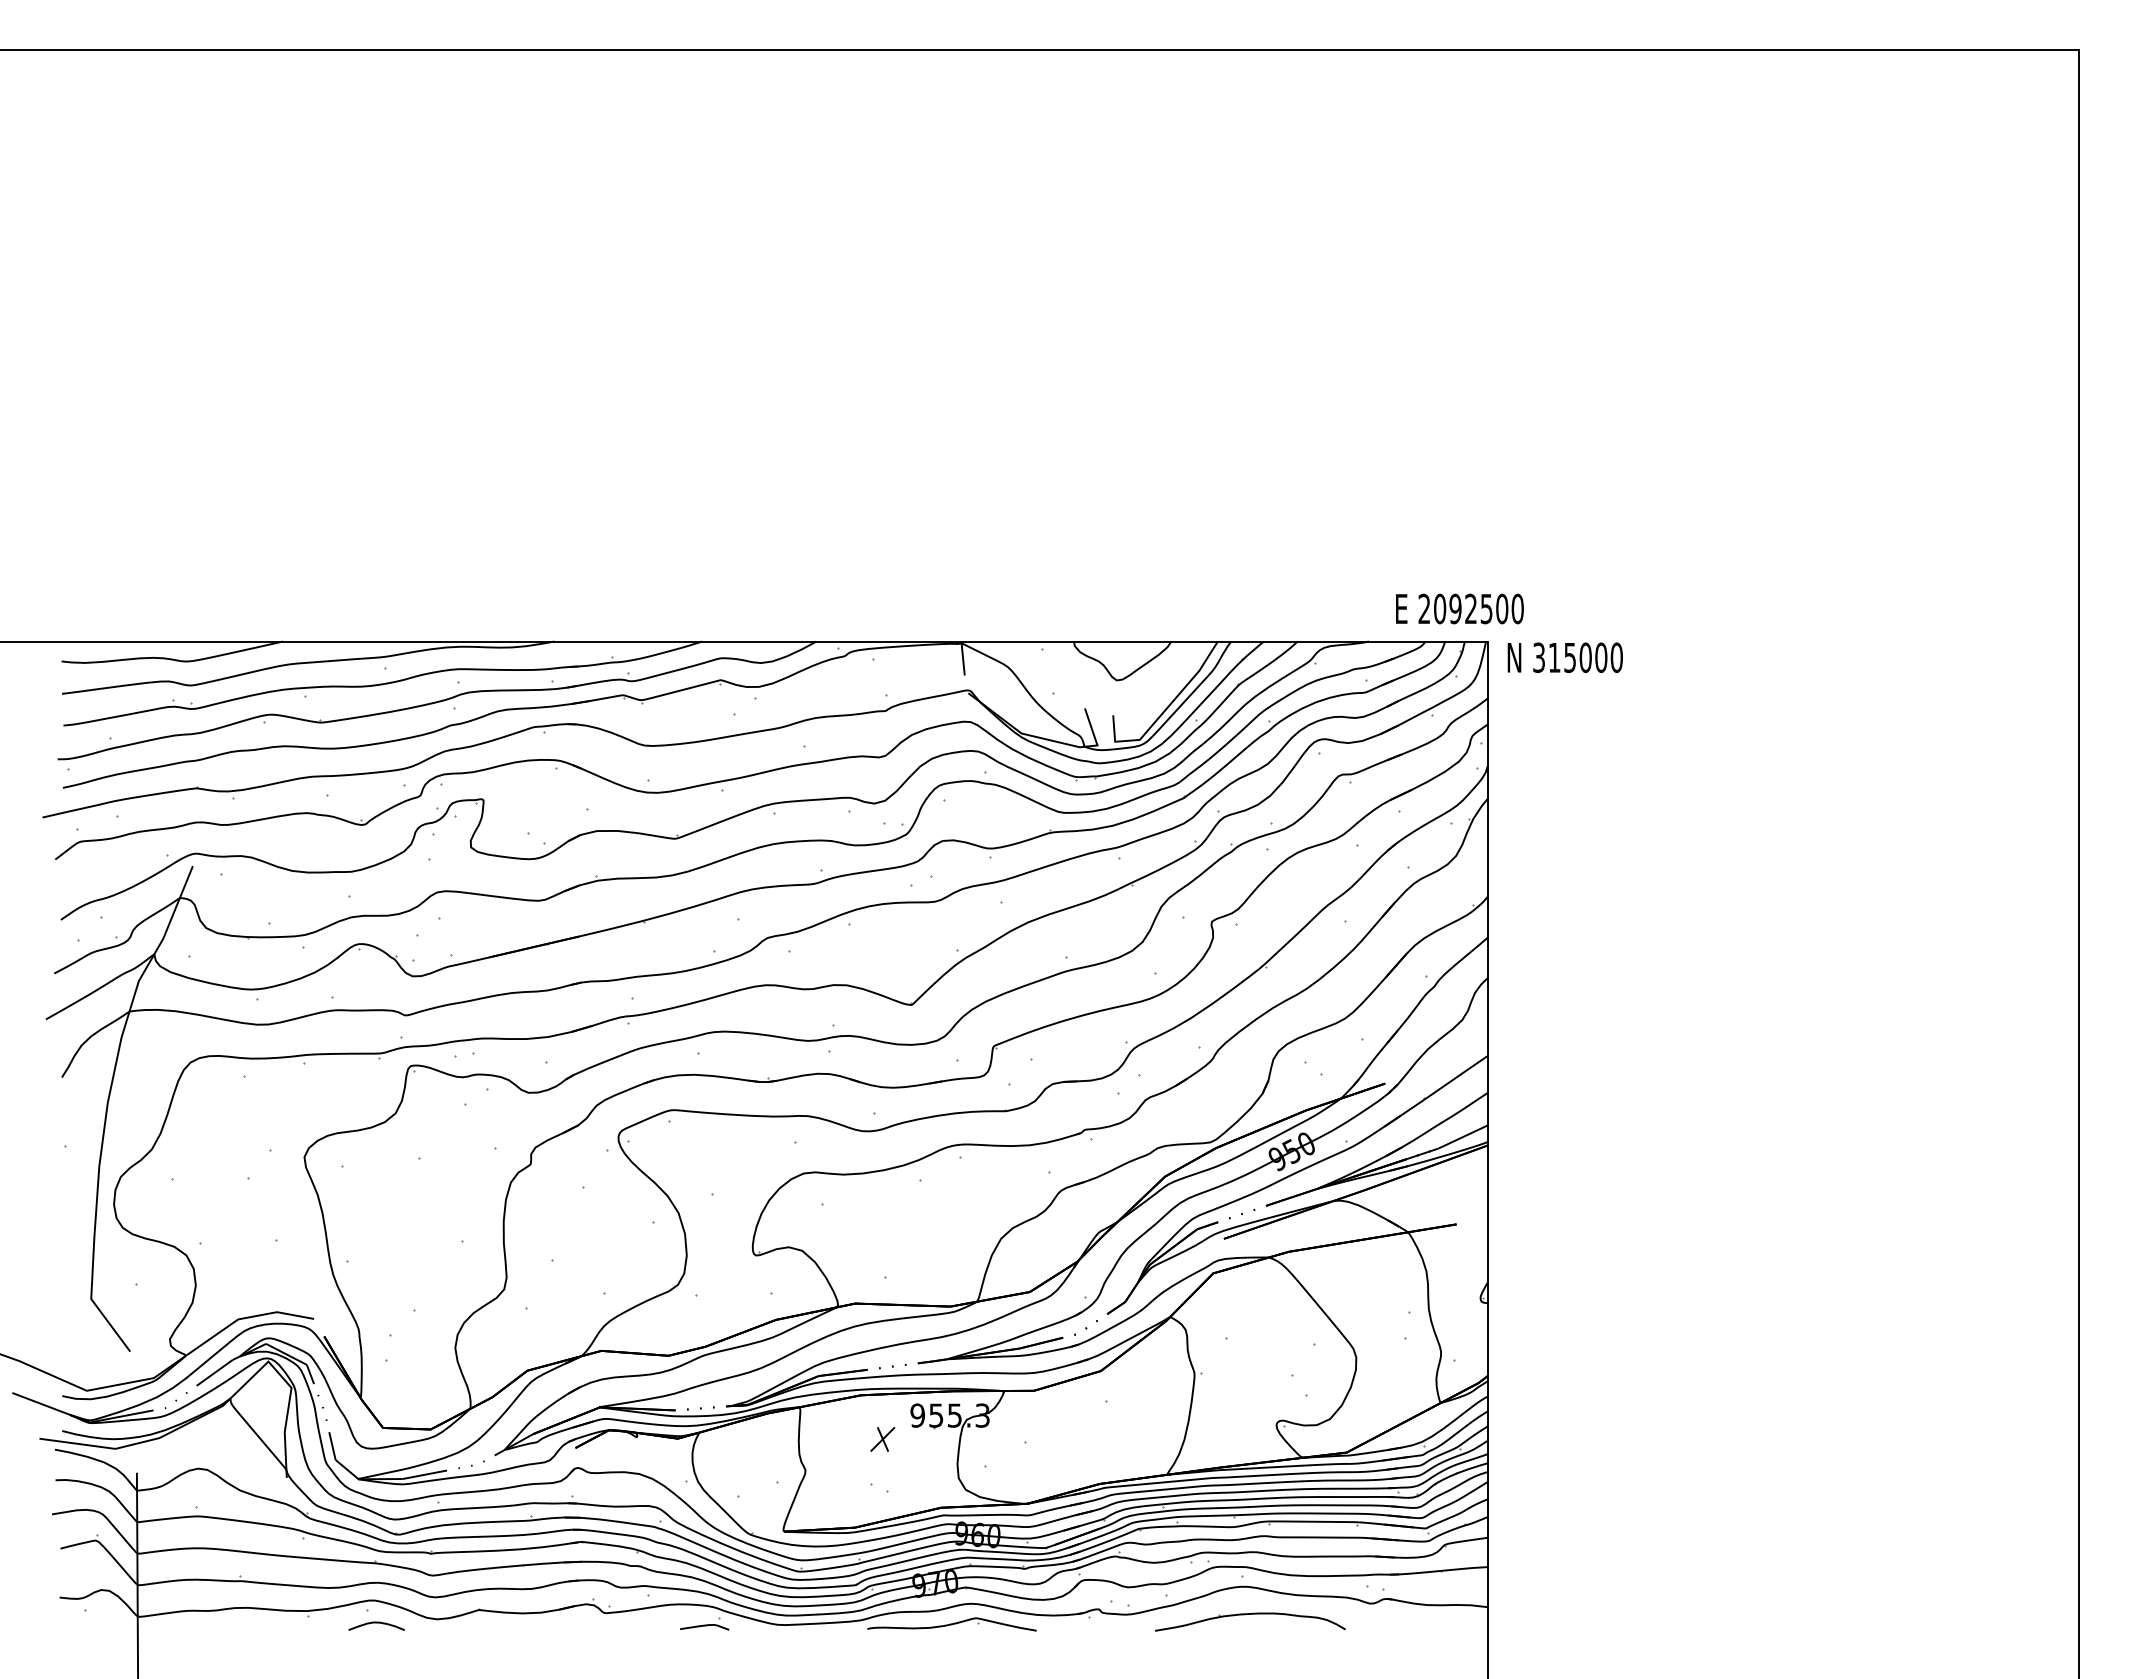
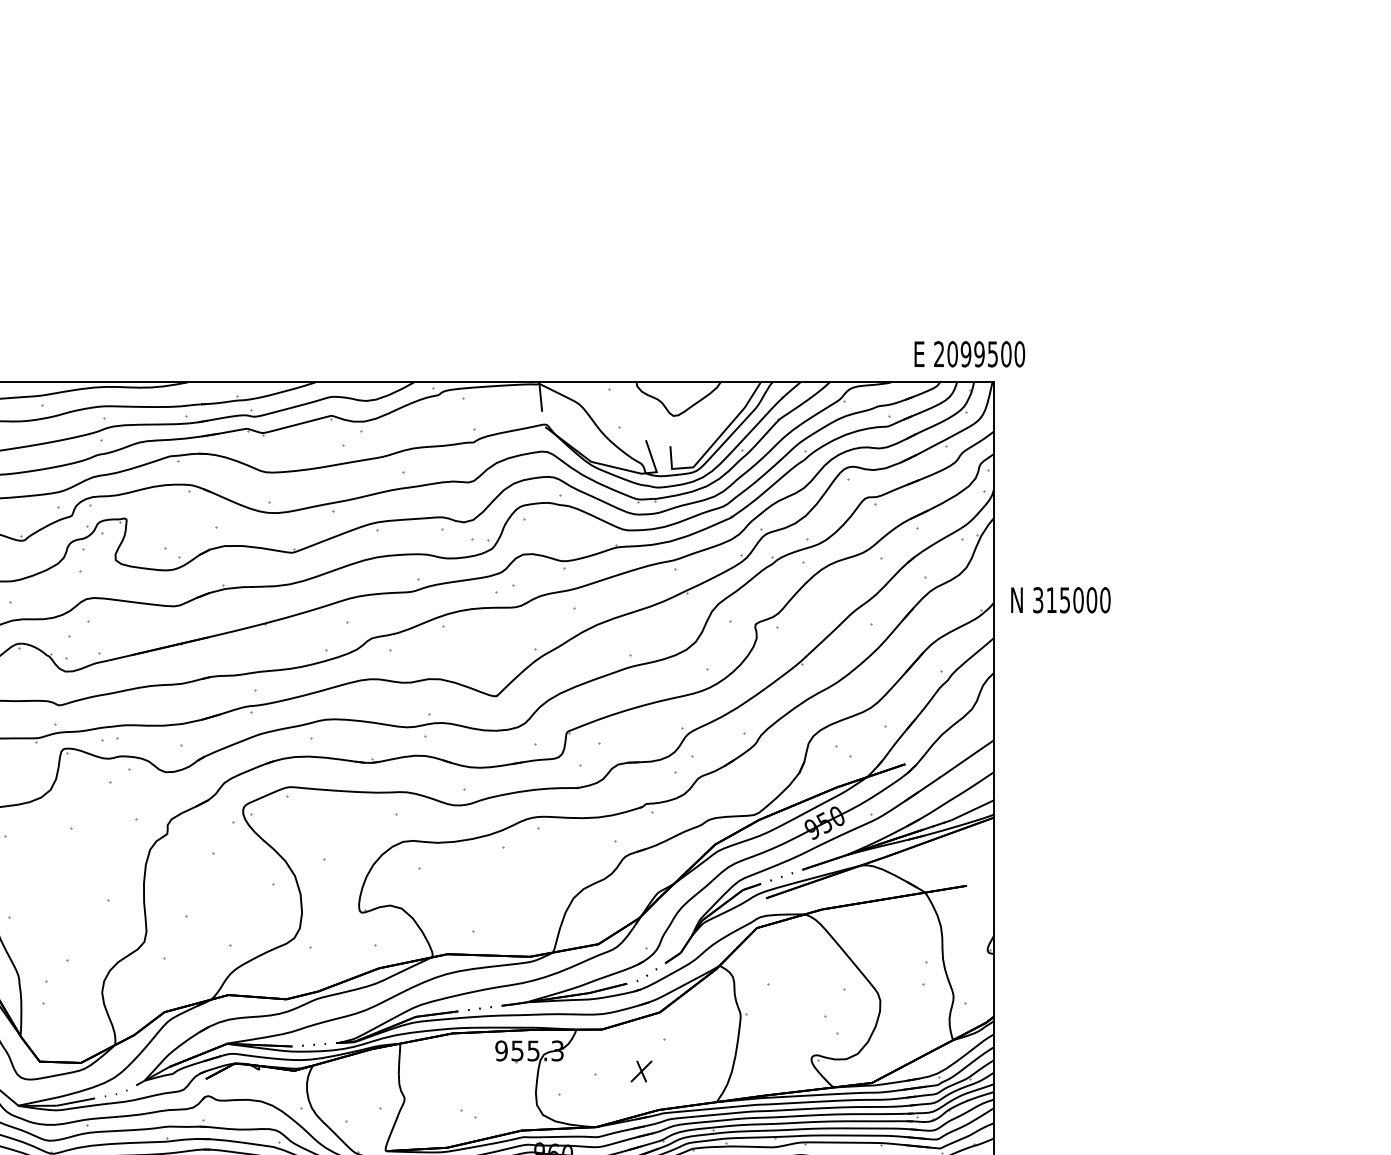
text: (1471, 608) -> (979, 353), 2092500 -> 2099500
text: (1564, 657) -> (1060, 600), moved
part: (882, 1439) -> (641, 1071), moved

